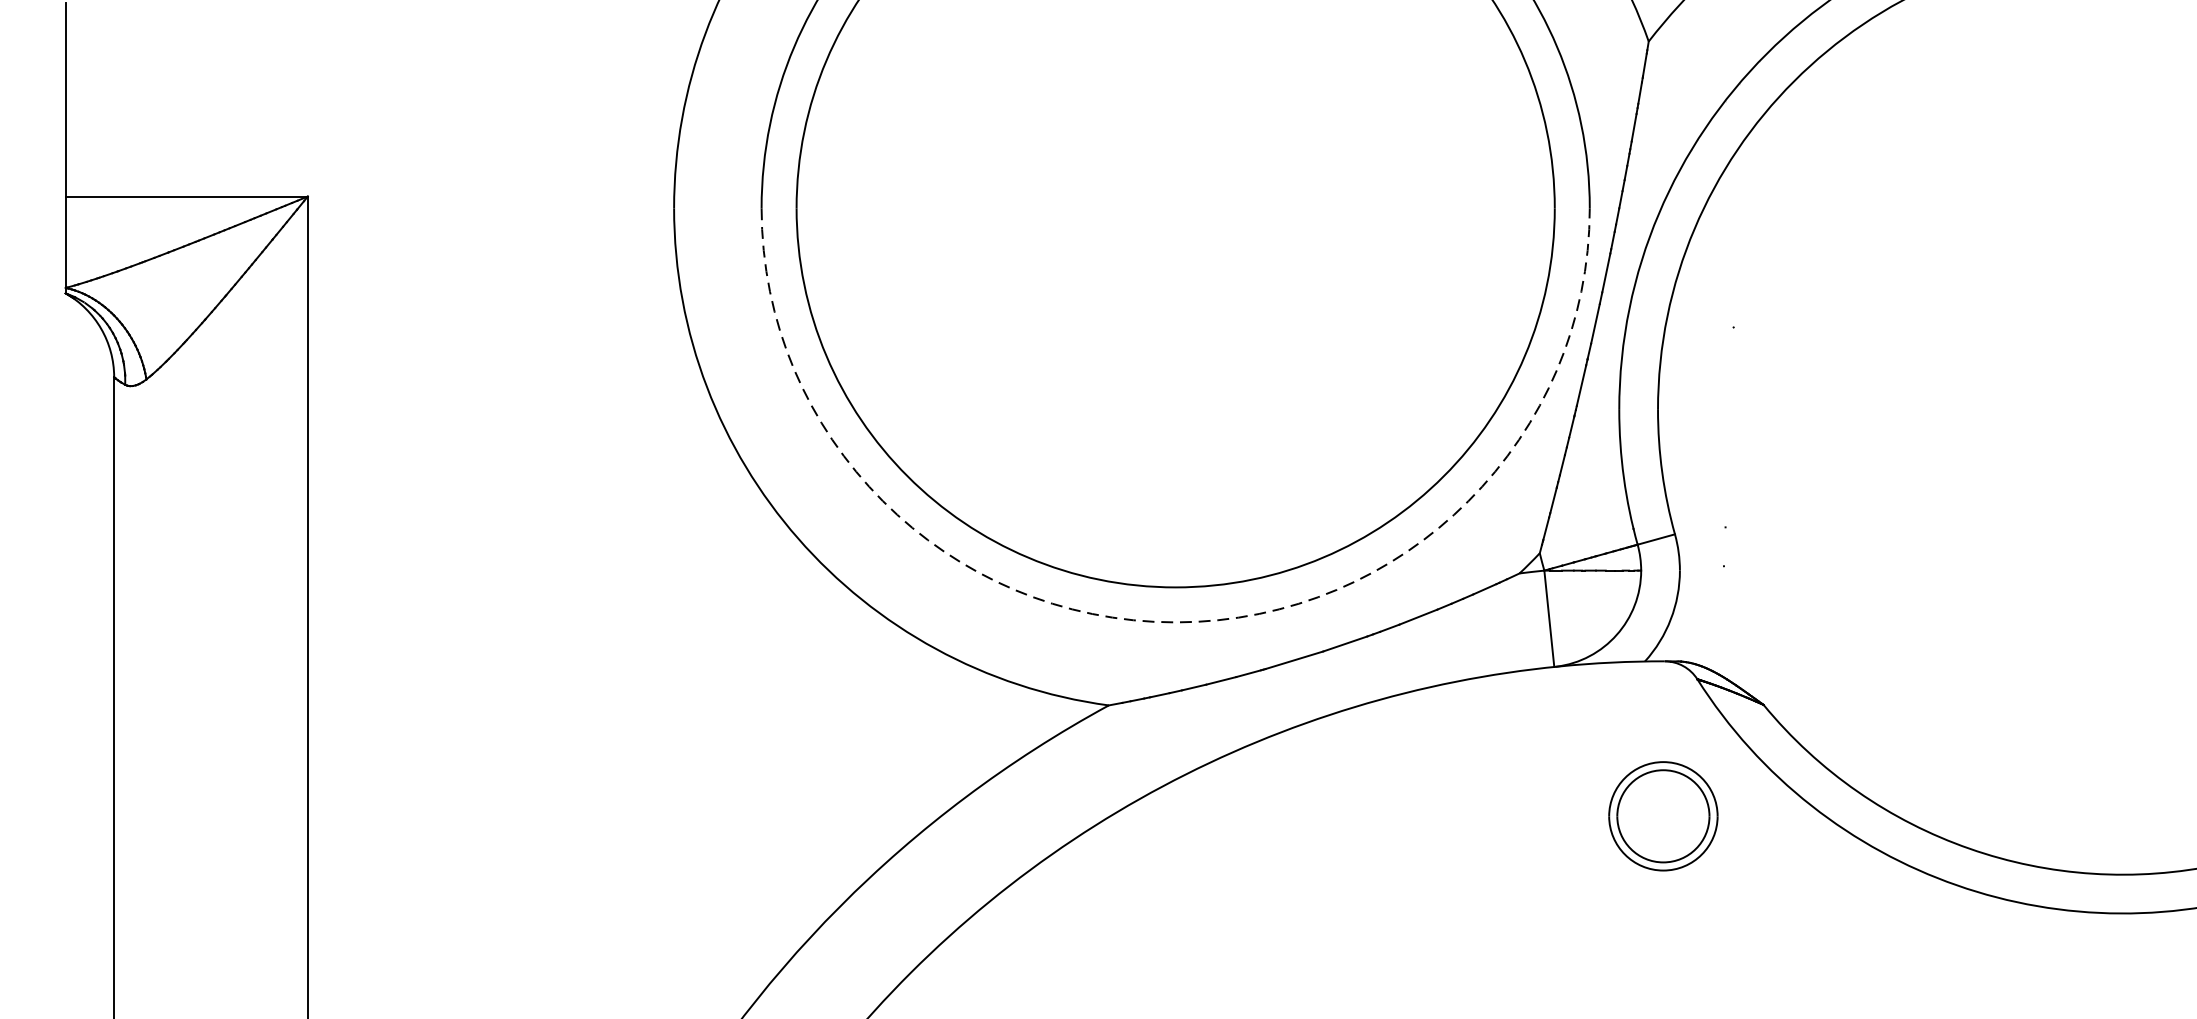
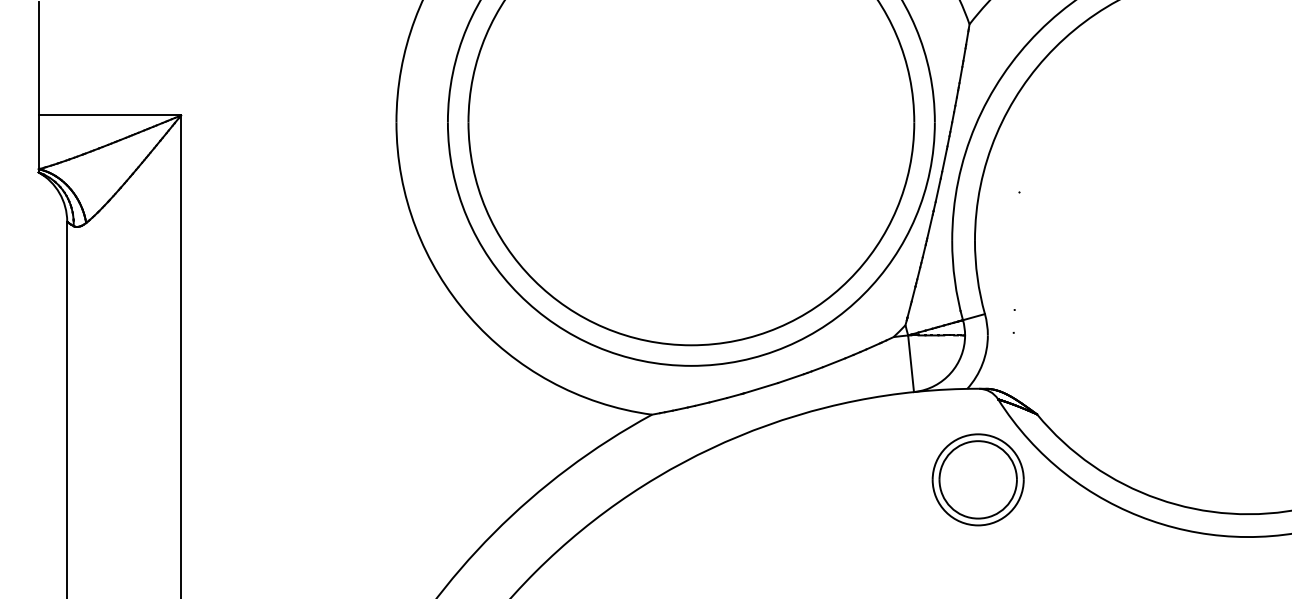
arc: (1175, 621) -> (691, 365), dashed -> solid
part: (1662, 815) -> (977, 479), size x1.43

